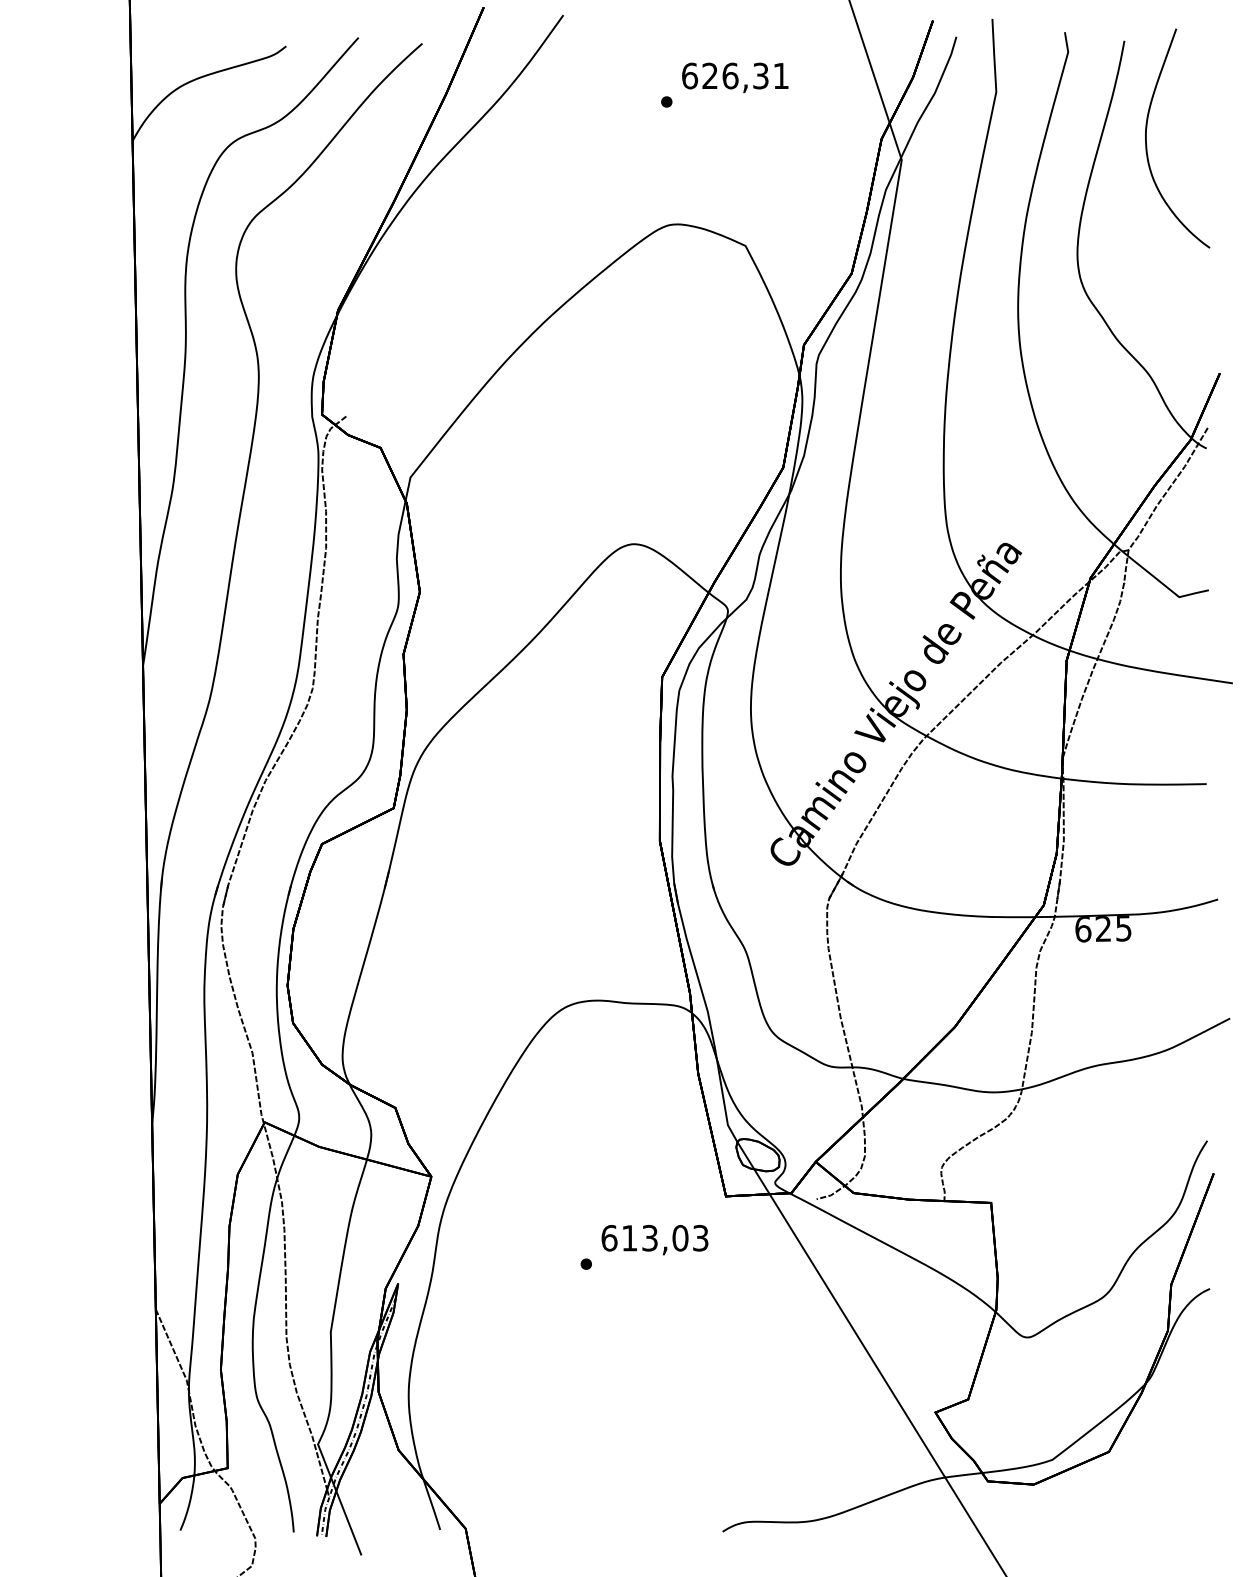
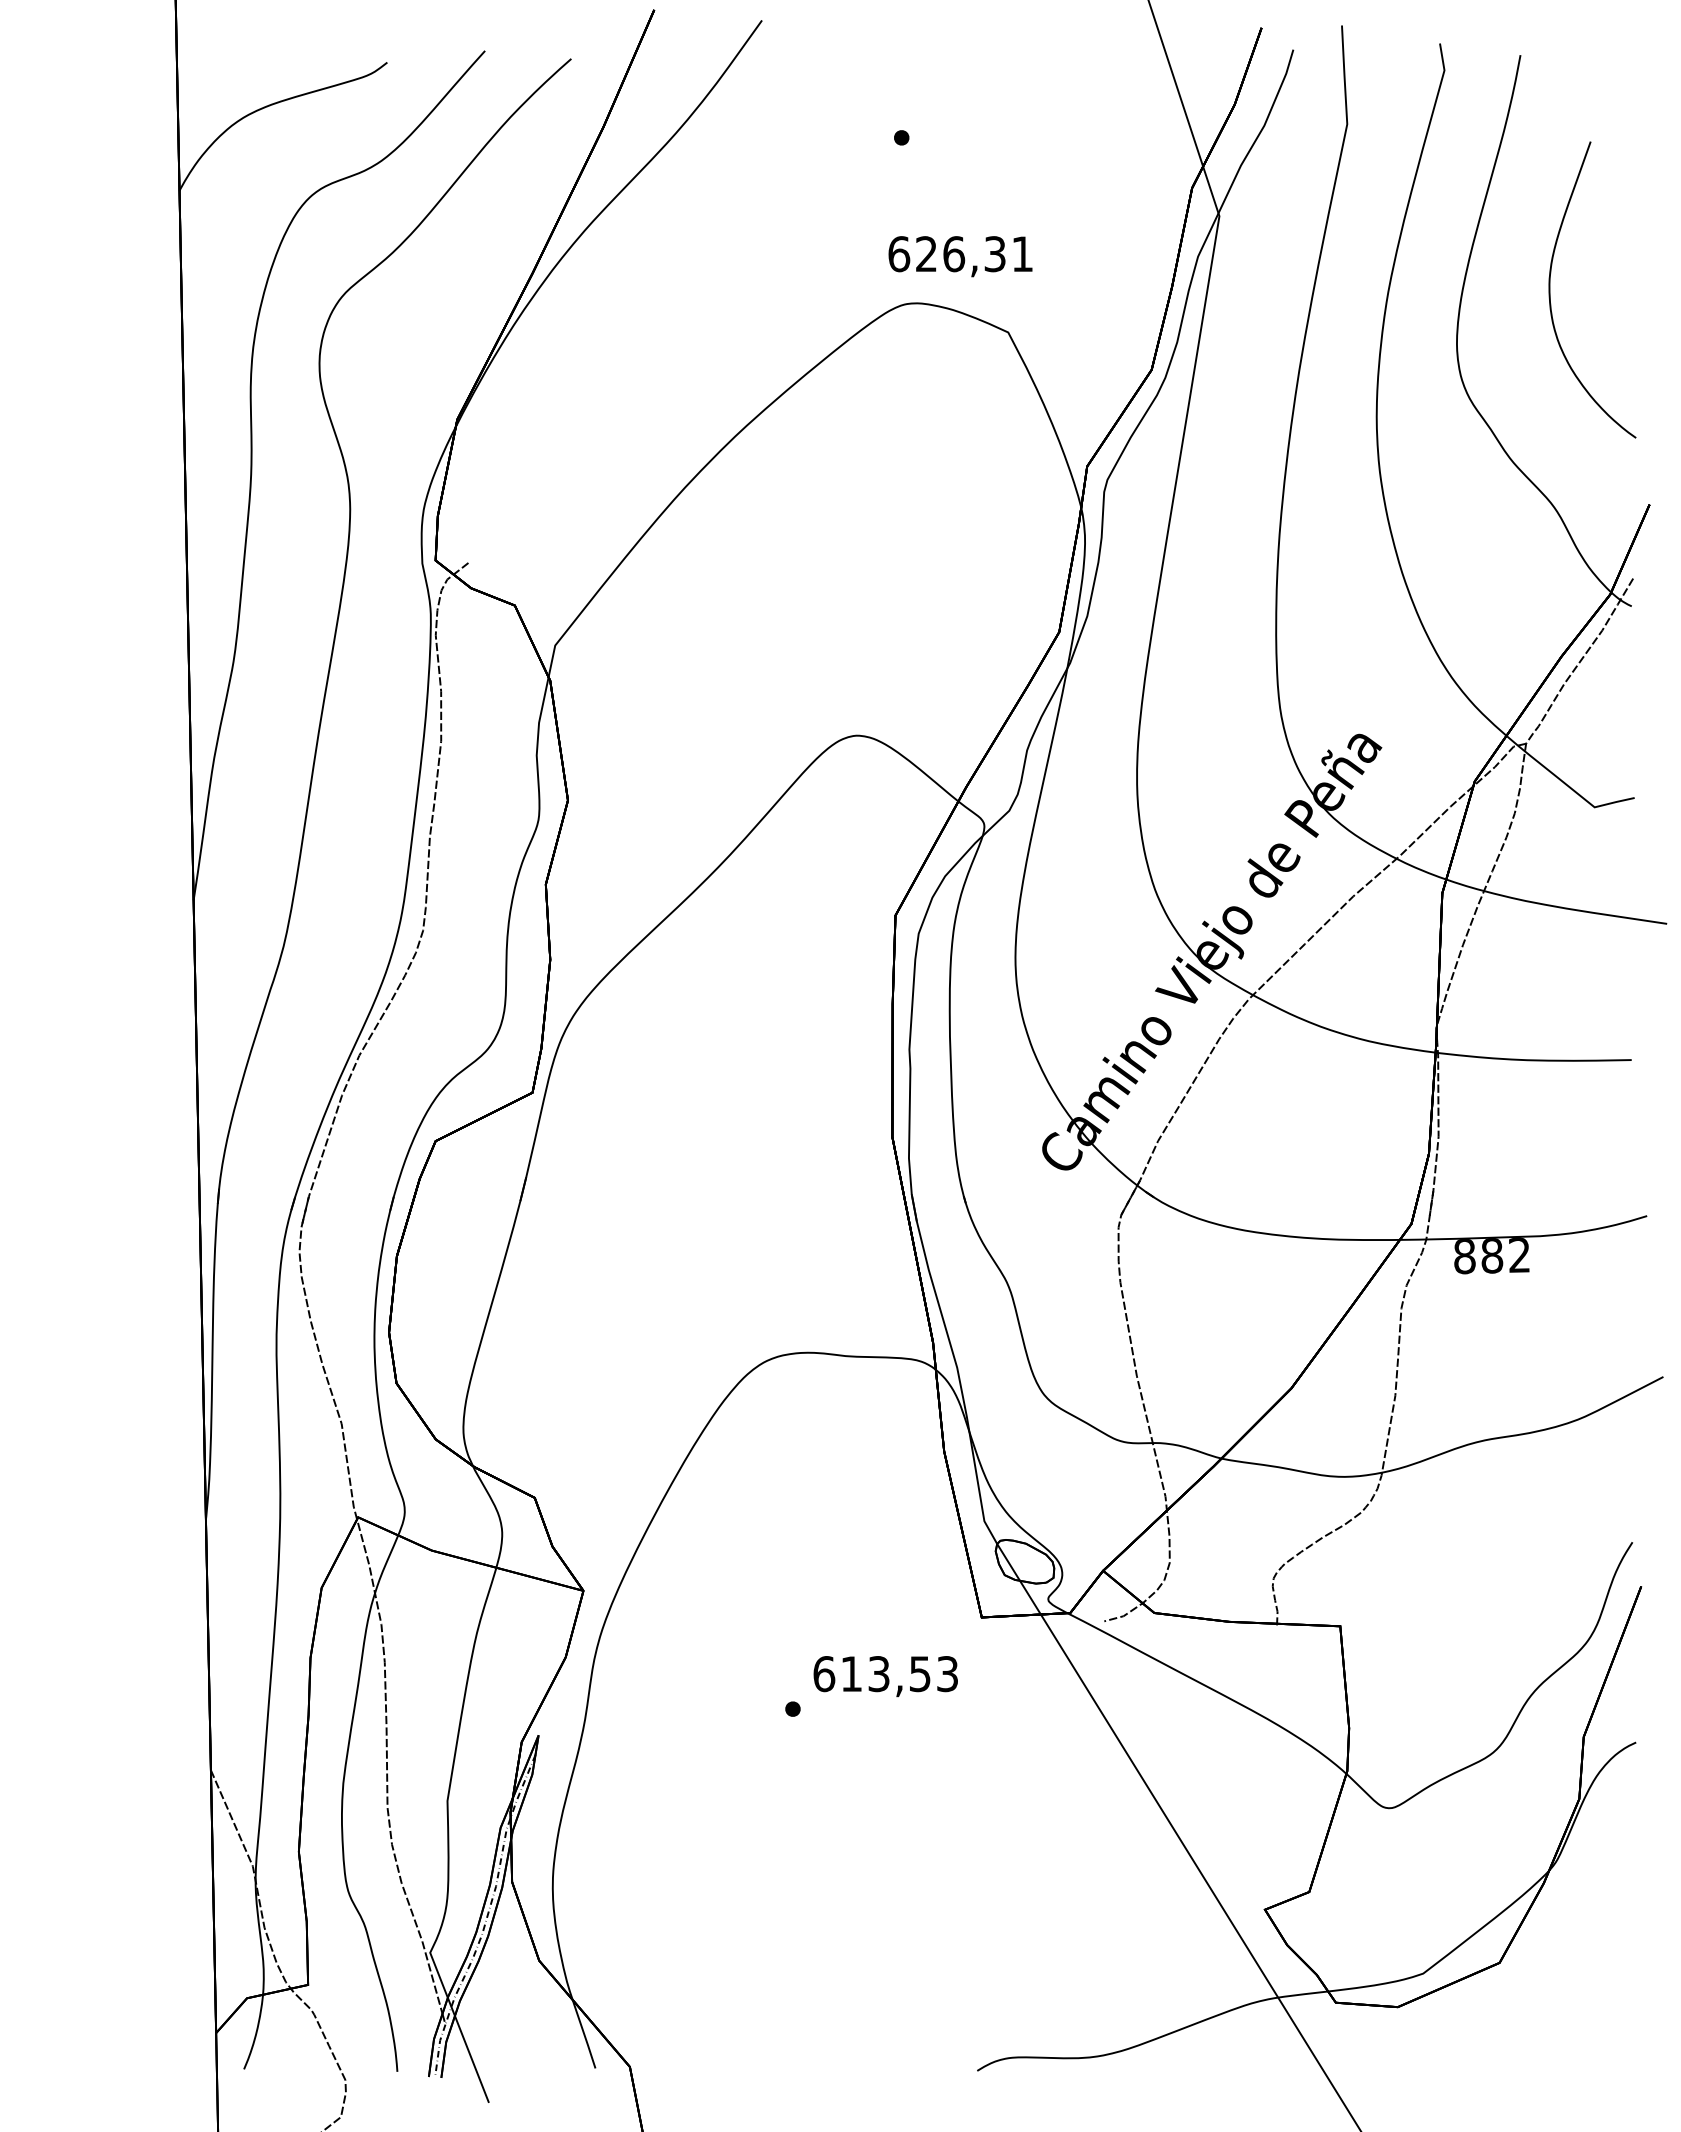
text: (735, 77) -> (960, 256), moved
curve: (1147, 145) -> (1551, 299), moved
text: (1103, 928) -> (1492, 1255), 625 -> 882
text: (680, 1238) -> (920, 1674), 613,03 -> 613,53

